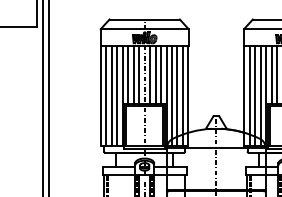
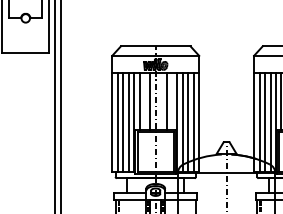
line: (133, 74) -> (144, 100), removed
line: (150, 74) -> (161, 100), removed
line: (160, 74) -> (171, 100), removed

